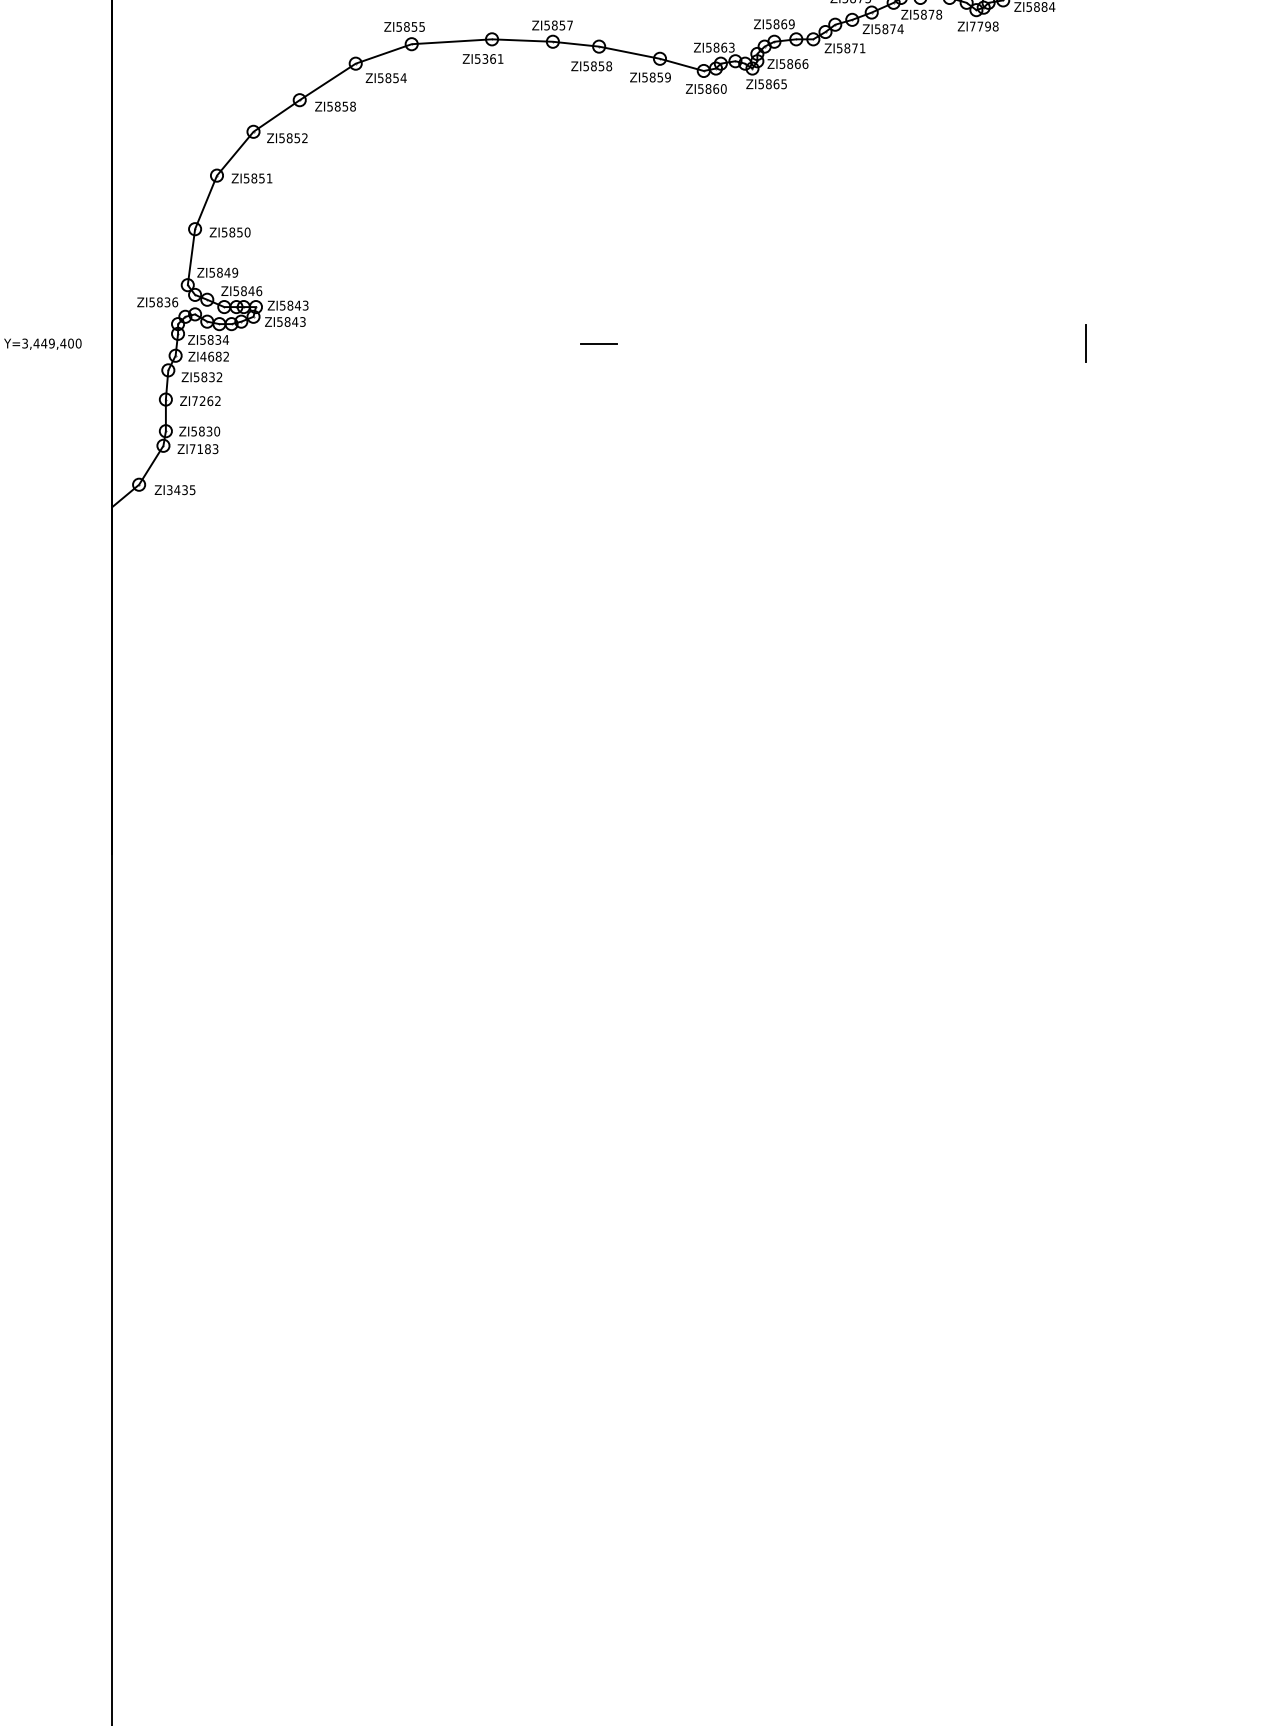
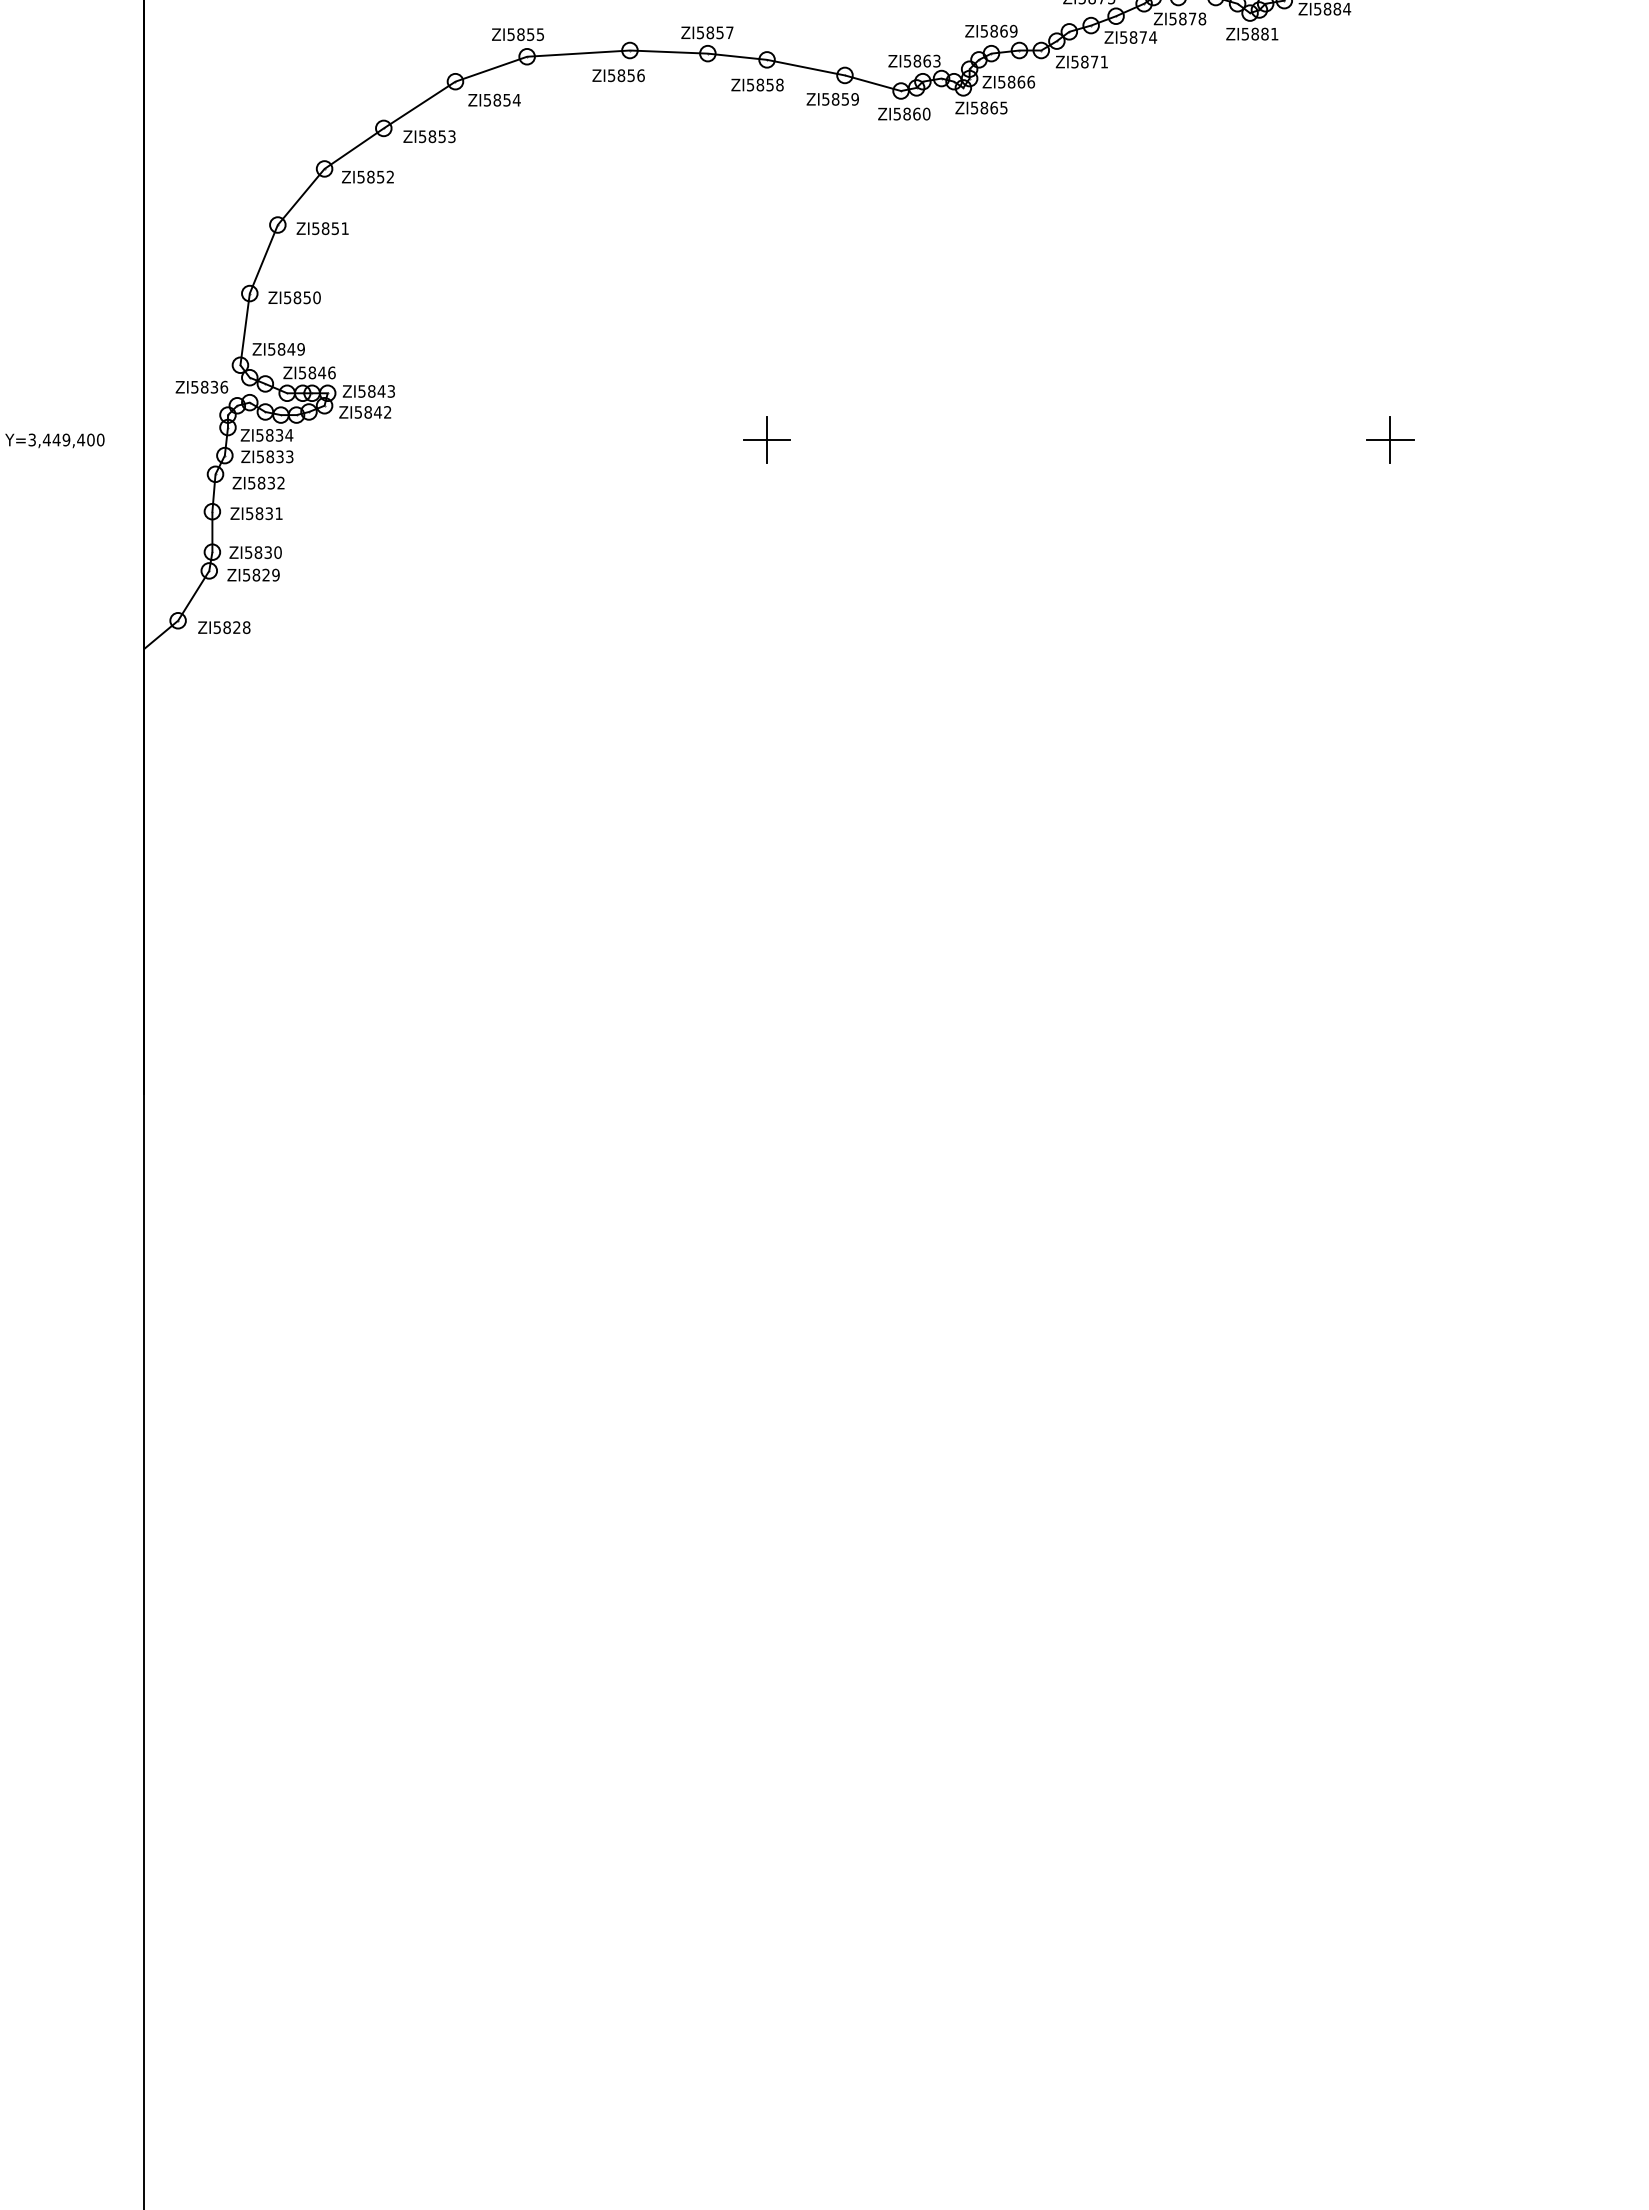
text: (983, 26) -> (1259, 33), ZI7798 -> ZI5881
text: (492, 58) -> (630, 75), ZI5361 -> ZI5856
text: (352, 106) -> (451, 136), ZI5858 -> ZI5853
text: (302, 322) -> (387, 412), ZI5843 -> ZI5842
line: (599, 343) -> (767, 439), added
line: (1085, 343) -> (1389, 440), added
text: (214, 356) -> (274, 456), ZI4682 -> ZI5833
text: (206, 400) -> (264, 513), ZI7262 -> ZI5831
text: (204, 448) -> (261, 574), ZI7183 -> ZI5829
text: (181, 490) -> (232, 627), ZI3435 -> ZI5828

